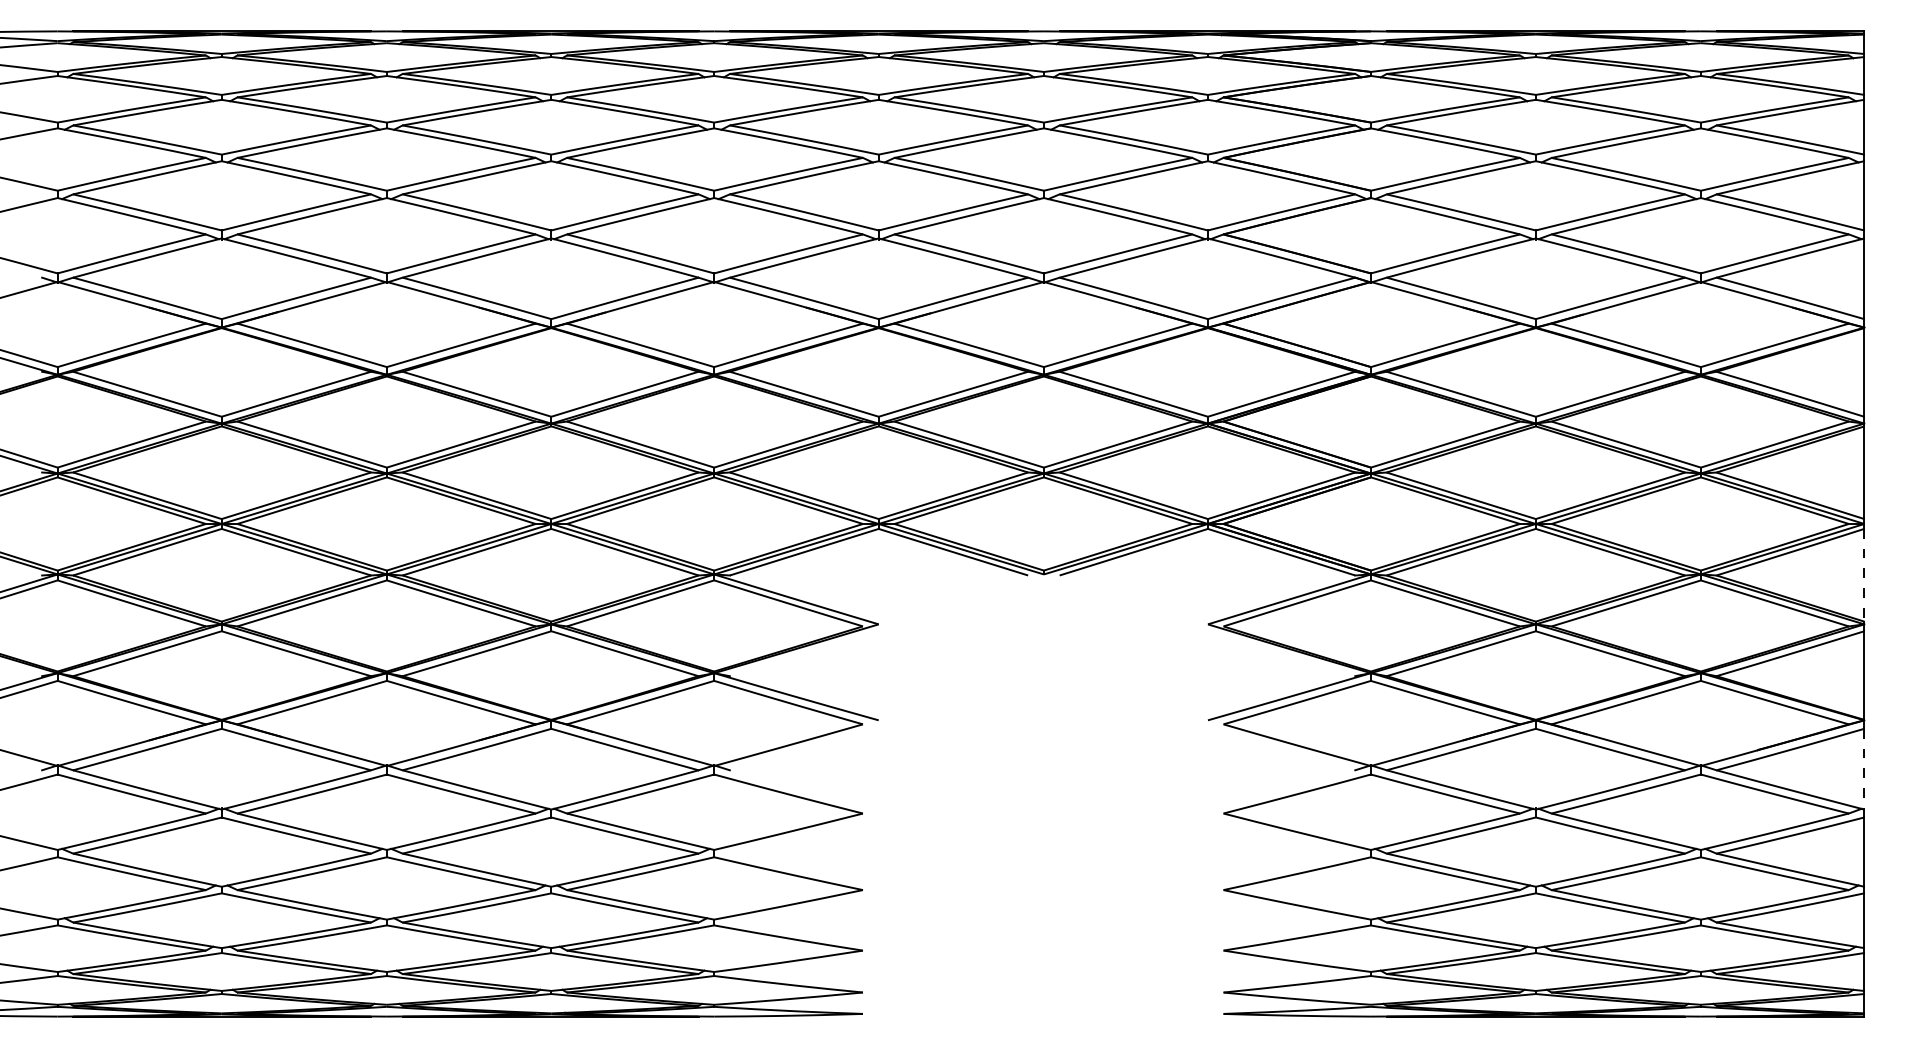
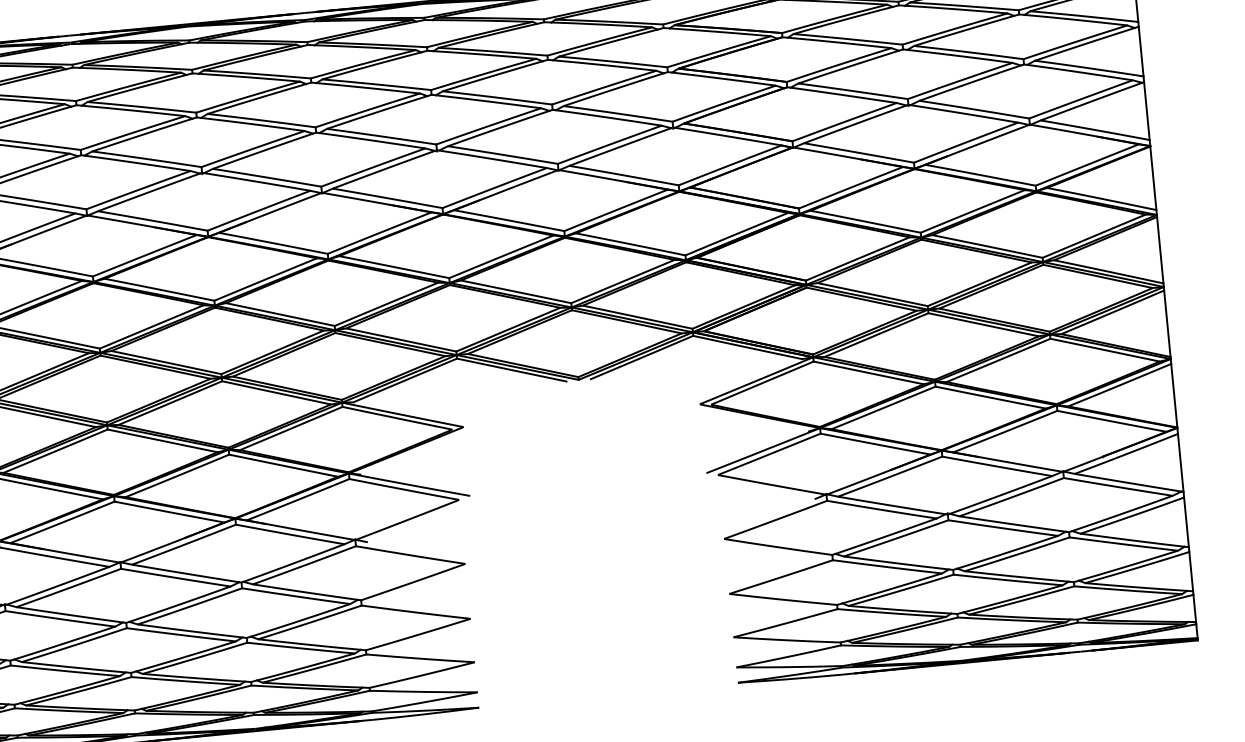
line: (1864, 575) -> (1167, 323), dashed -> solid
line: (1864, 769) -> (1180, 463), dashed -> solid

